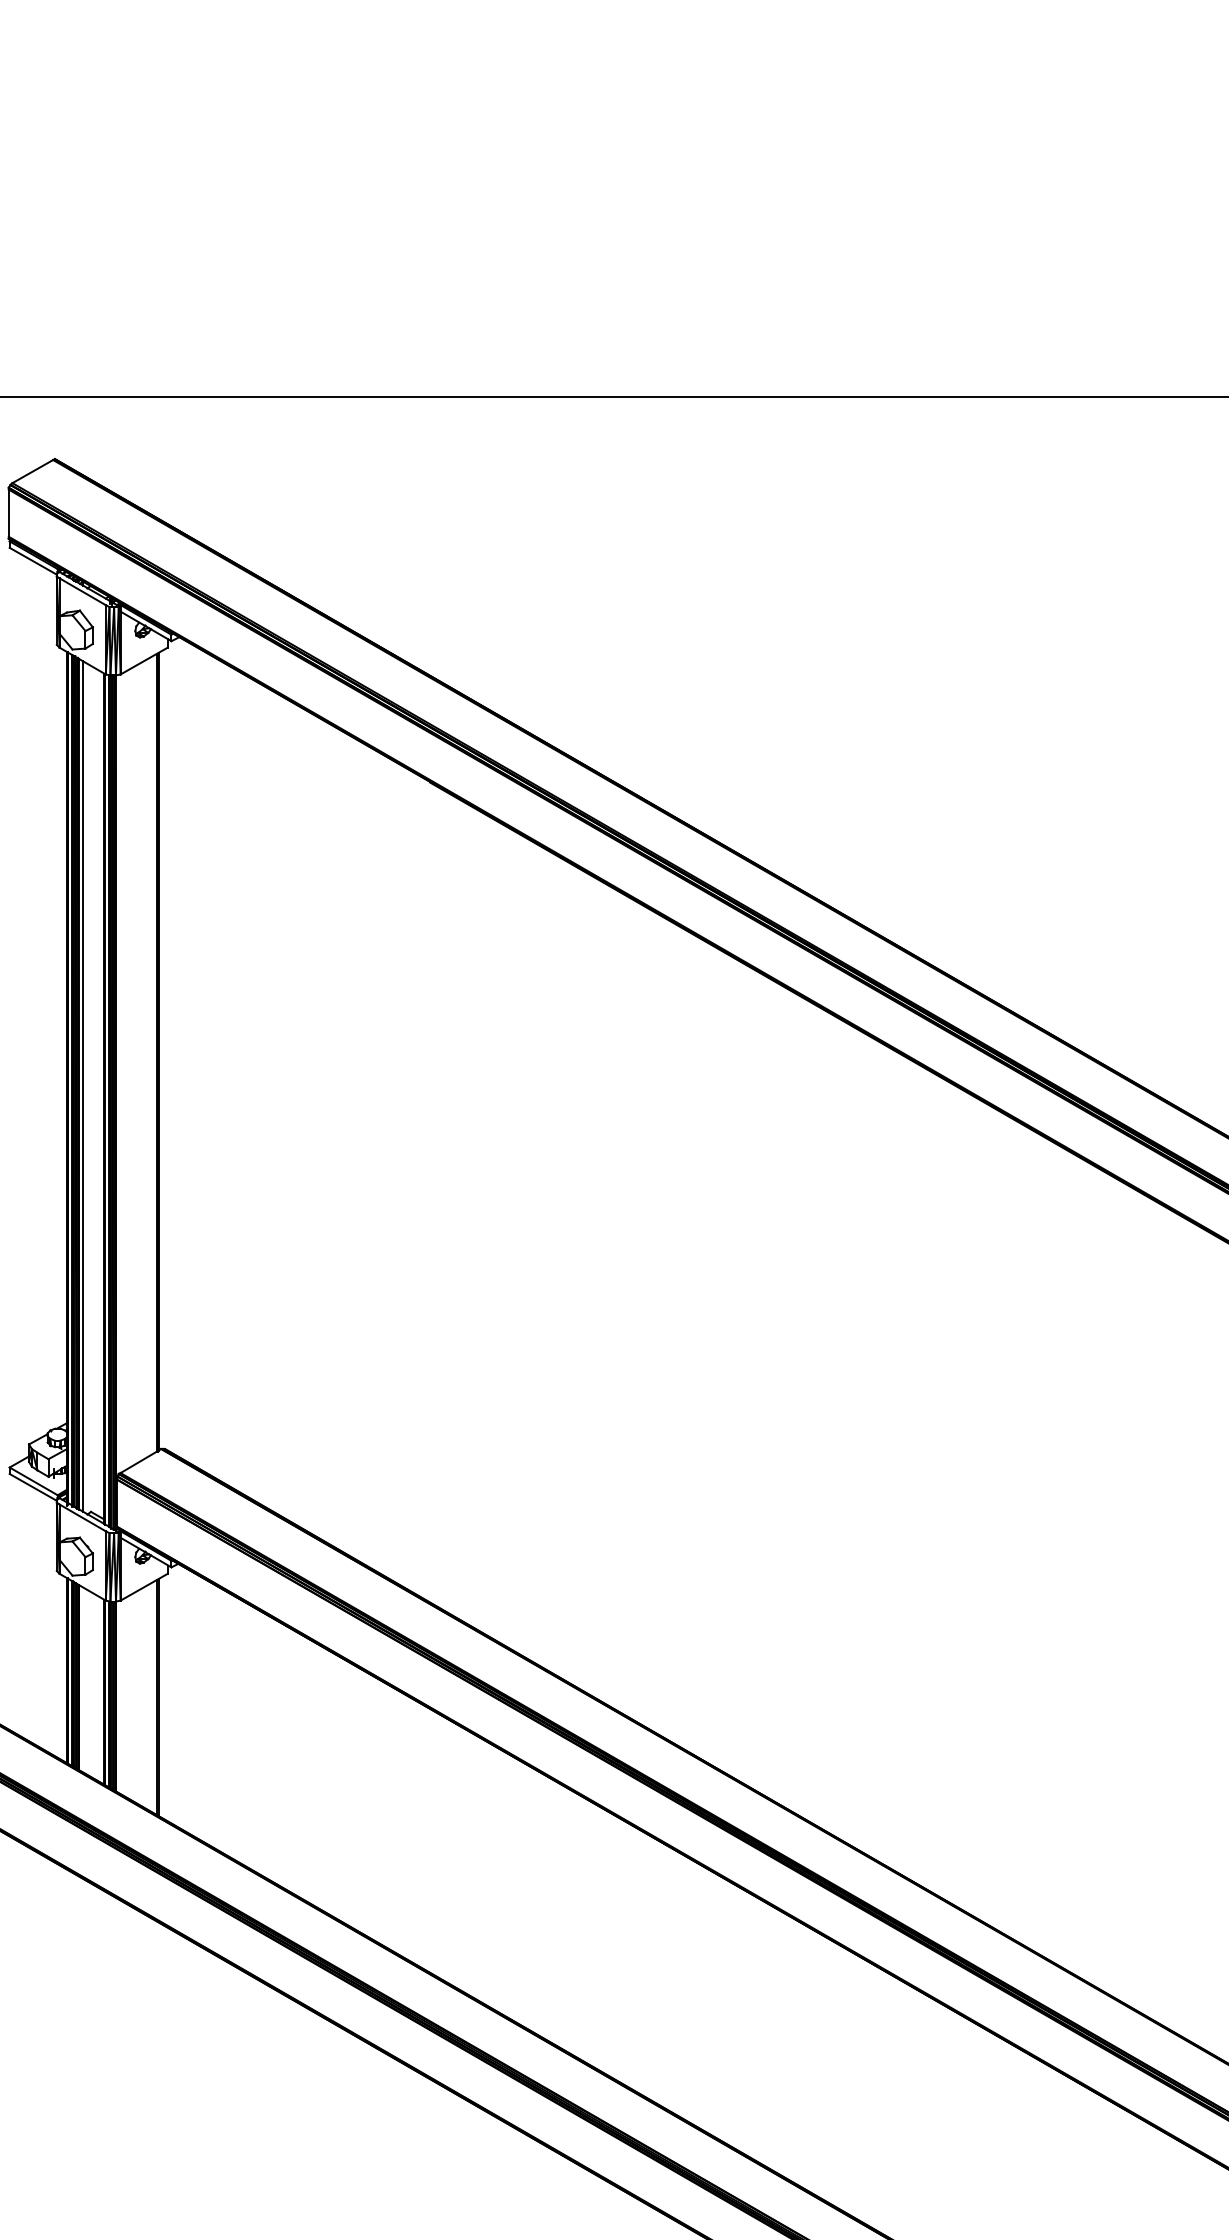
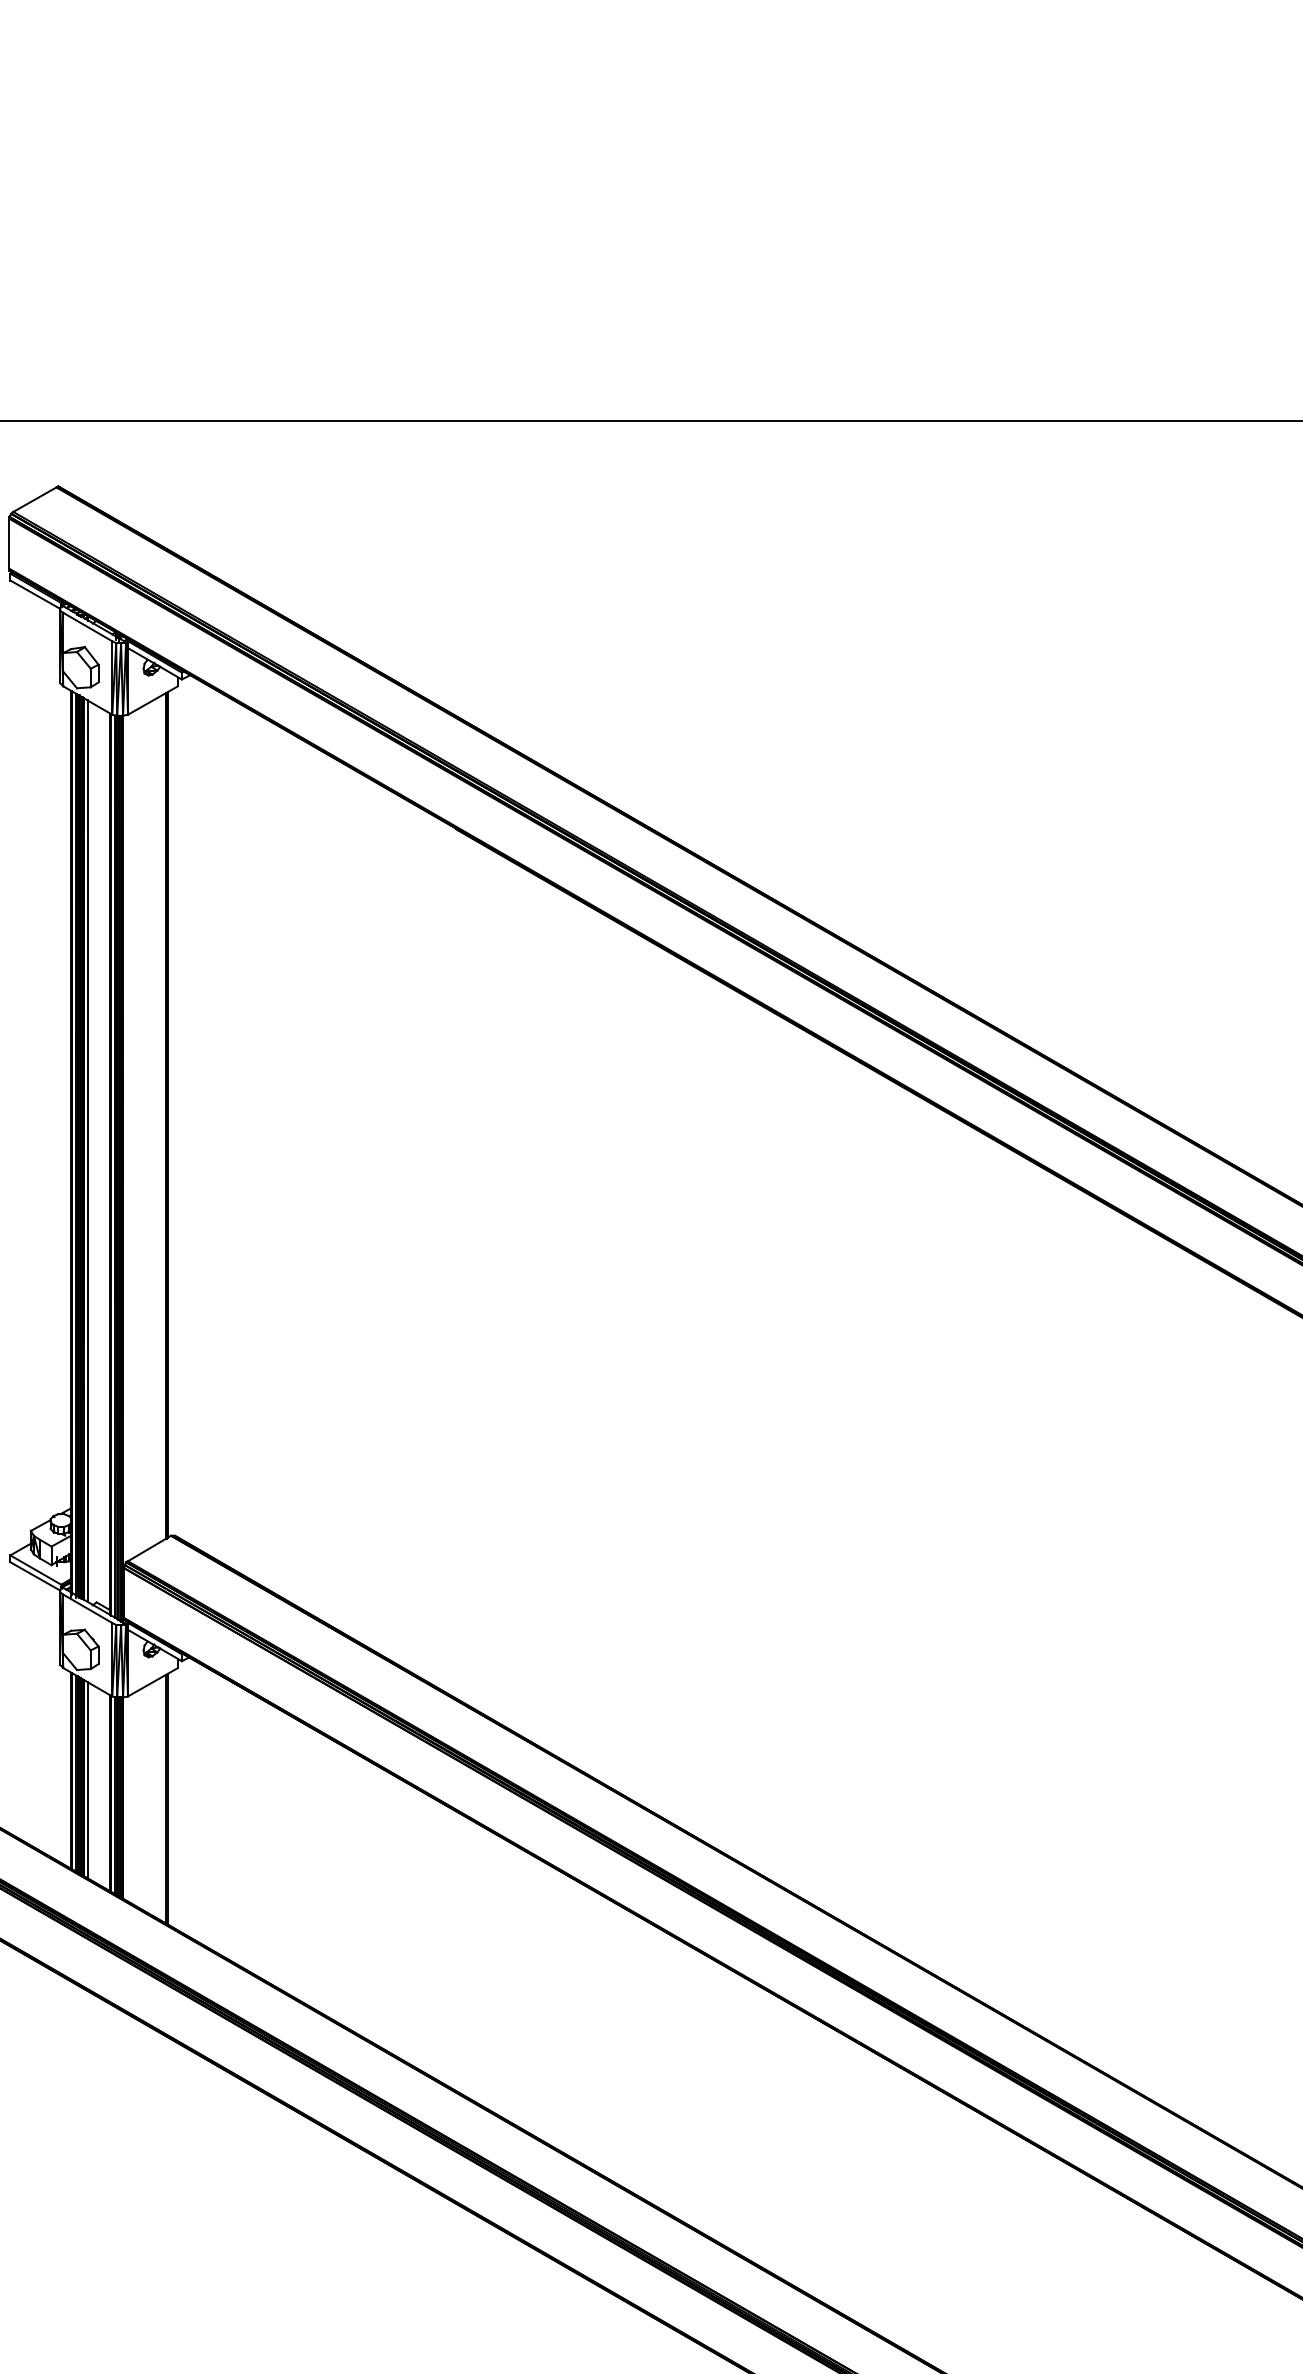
line: (82, 1679) -> (87, 1780), added

